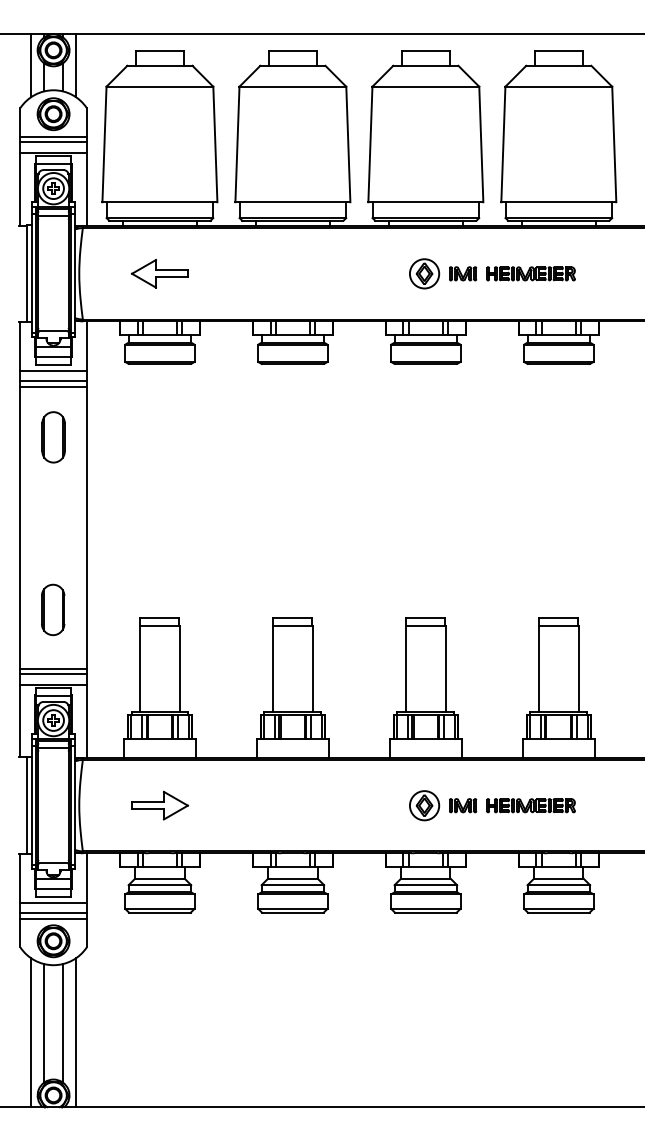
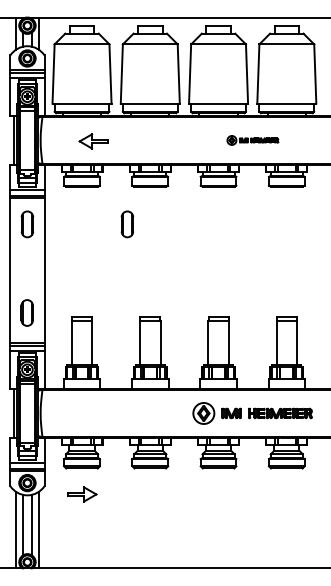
part: (158, 273) -> (93, 141), moved
part: (491, 273) -> (252, 140), size x0.6
part: (248, 437) -> (127, 224), added
part: (160, 805) -> (82, 494), moved
part: (491, 805) -> (252, 413), size x1.4

